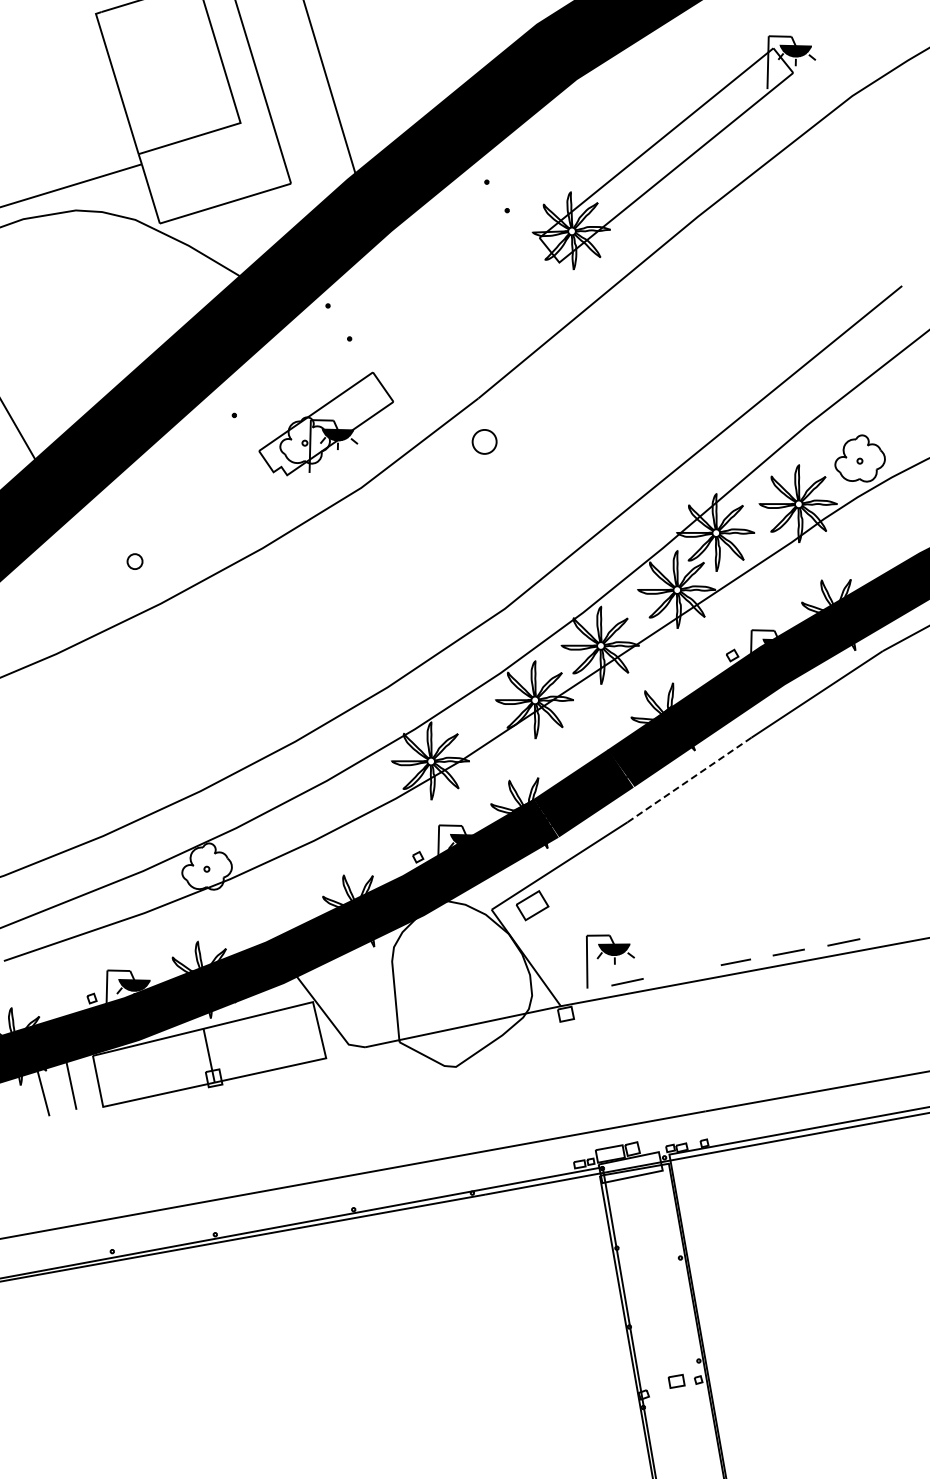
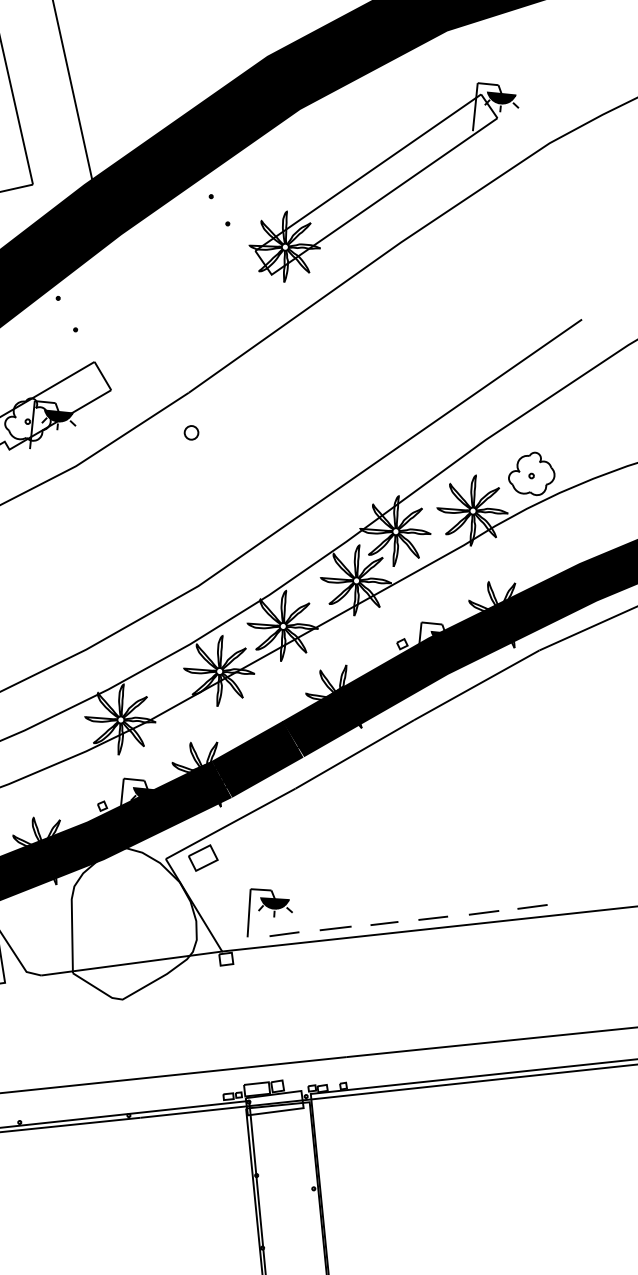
circle: (484, 441) -> (191, 432), size x0.62
line: (689, 779) -> (354, 754), dashed -> solid
line: (896, 931) -> (532, 906), added
line: (682, 971) -> (335, 928), added

